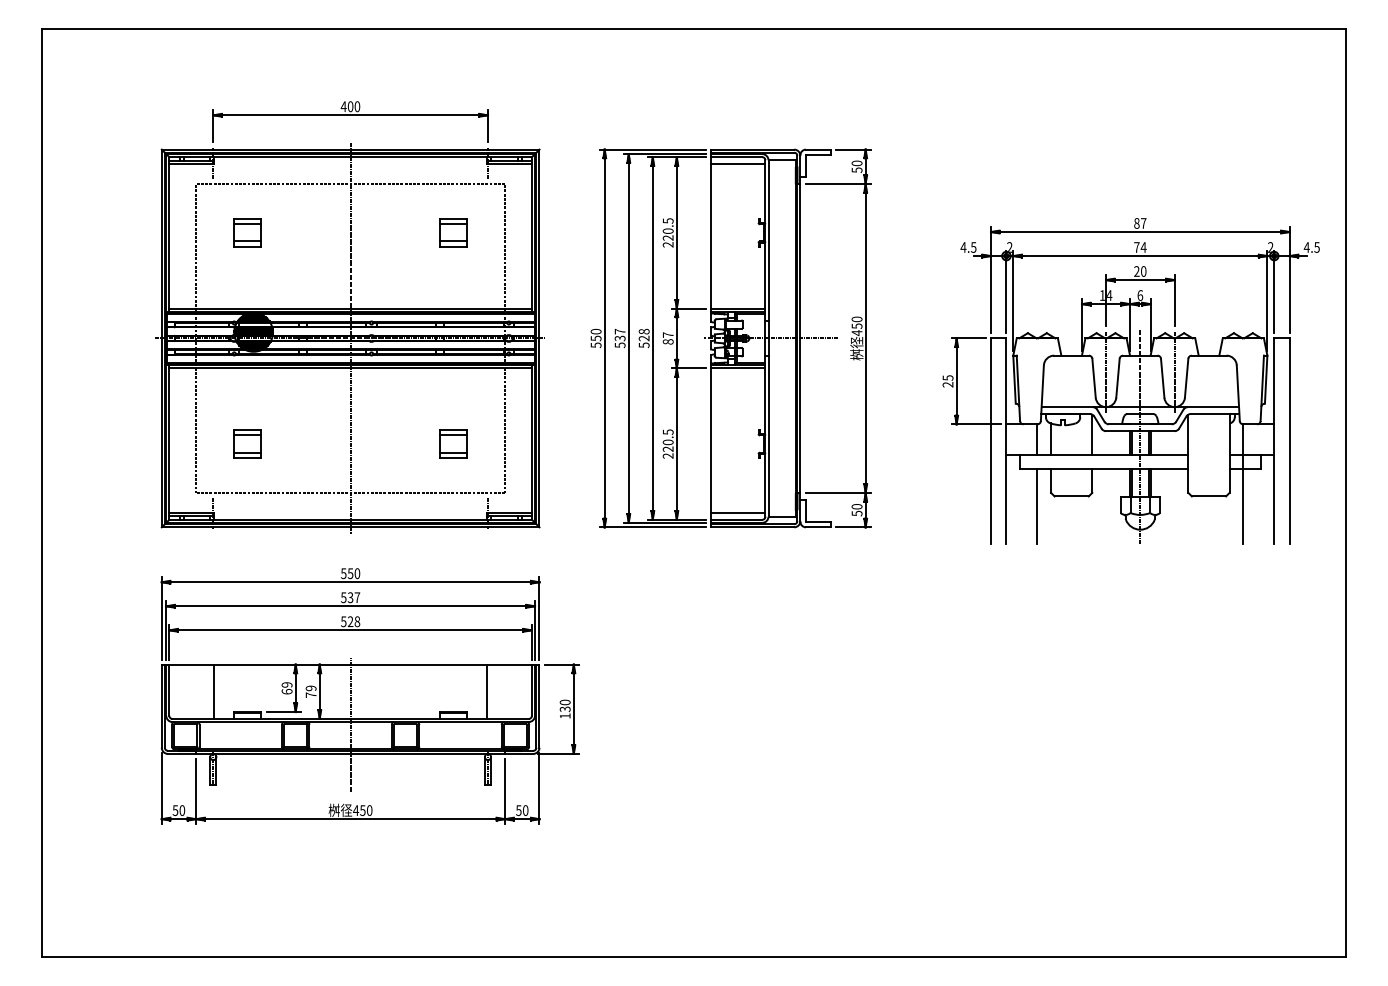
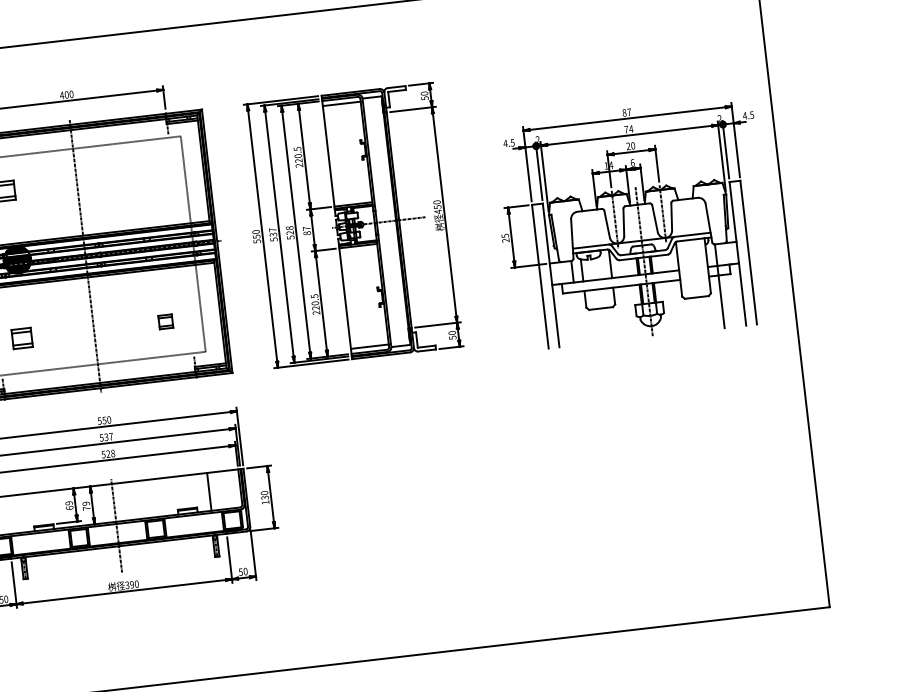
part: (453, 232) -> (148, 174), removed
part: (453, 443) -> (165, 321), size x0.7
line: (1037, 506) -> (578, 318), removed
line: (214, 691) -> (19, 513), removed
text: (359, 810) -> (129, 584), 450 -> 390

